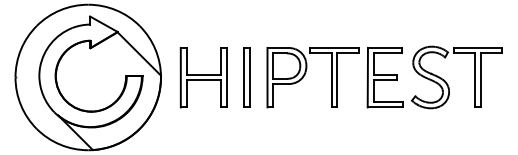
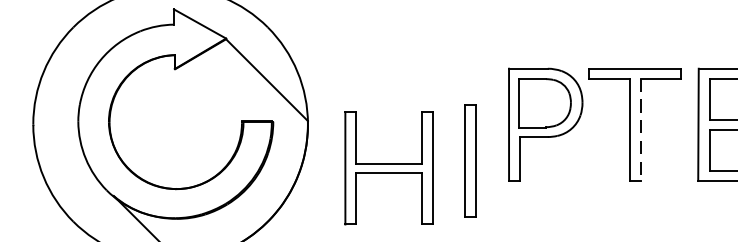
part: (203, 77) -> (388, 167), moved
part: (246, 77) -> (469, 160), moved
line: (337, 80) -> (641, 130), solid -> dashed

